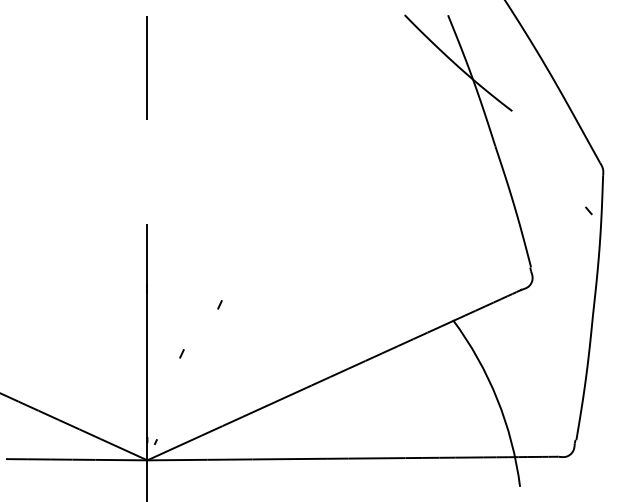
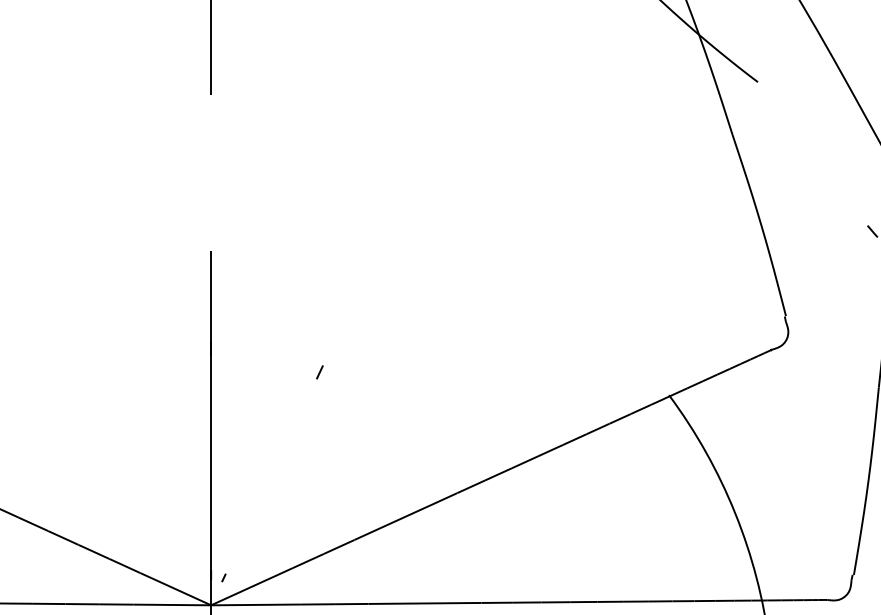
curve: (181, 353) -> (262, 445), removed

